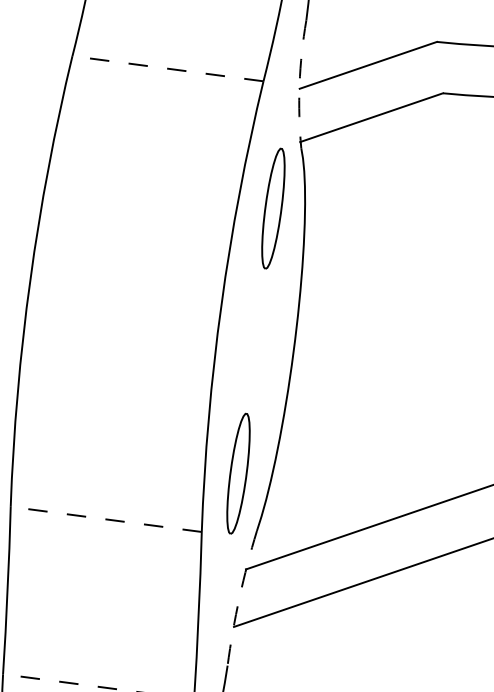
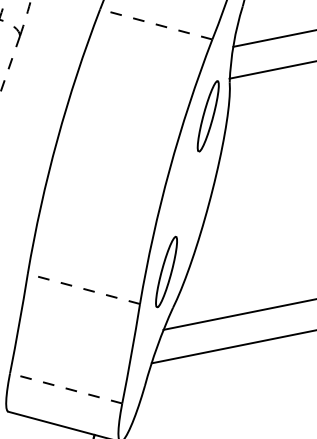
arc: (299, 84) -> (233, 44), dashed -> solid
arc: (239, 598) -> (157, 346), dashed -> solid

